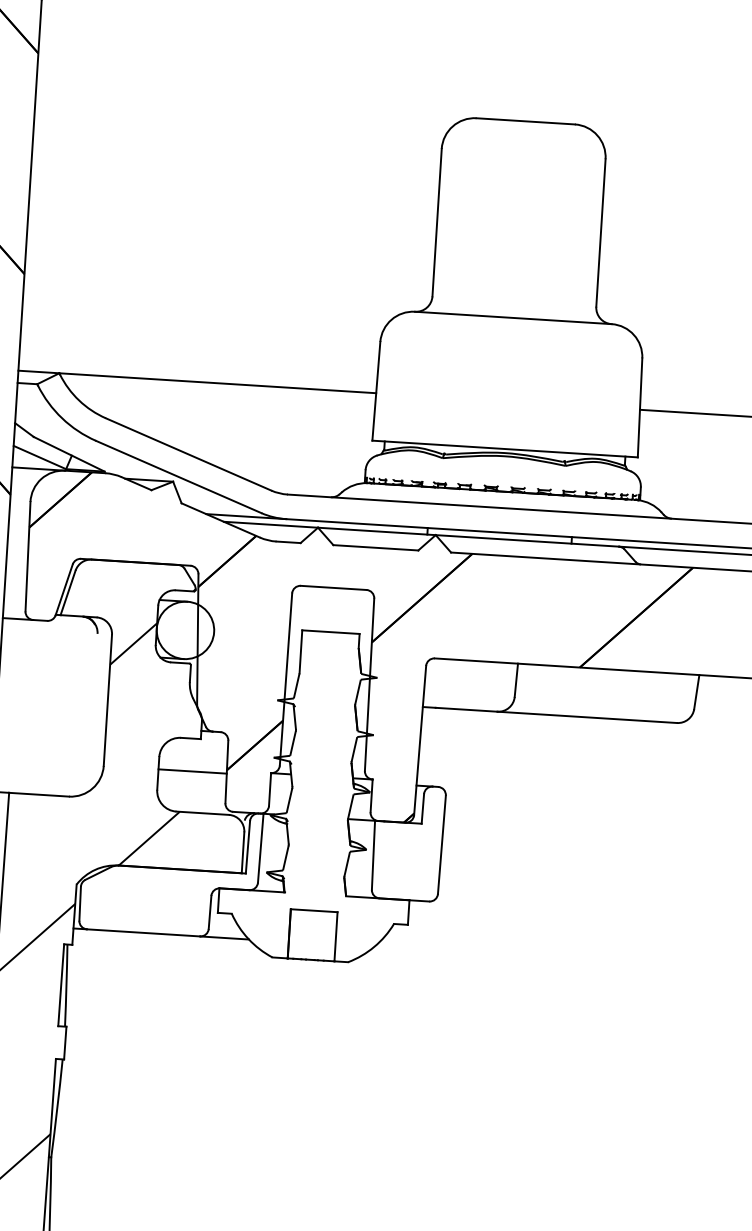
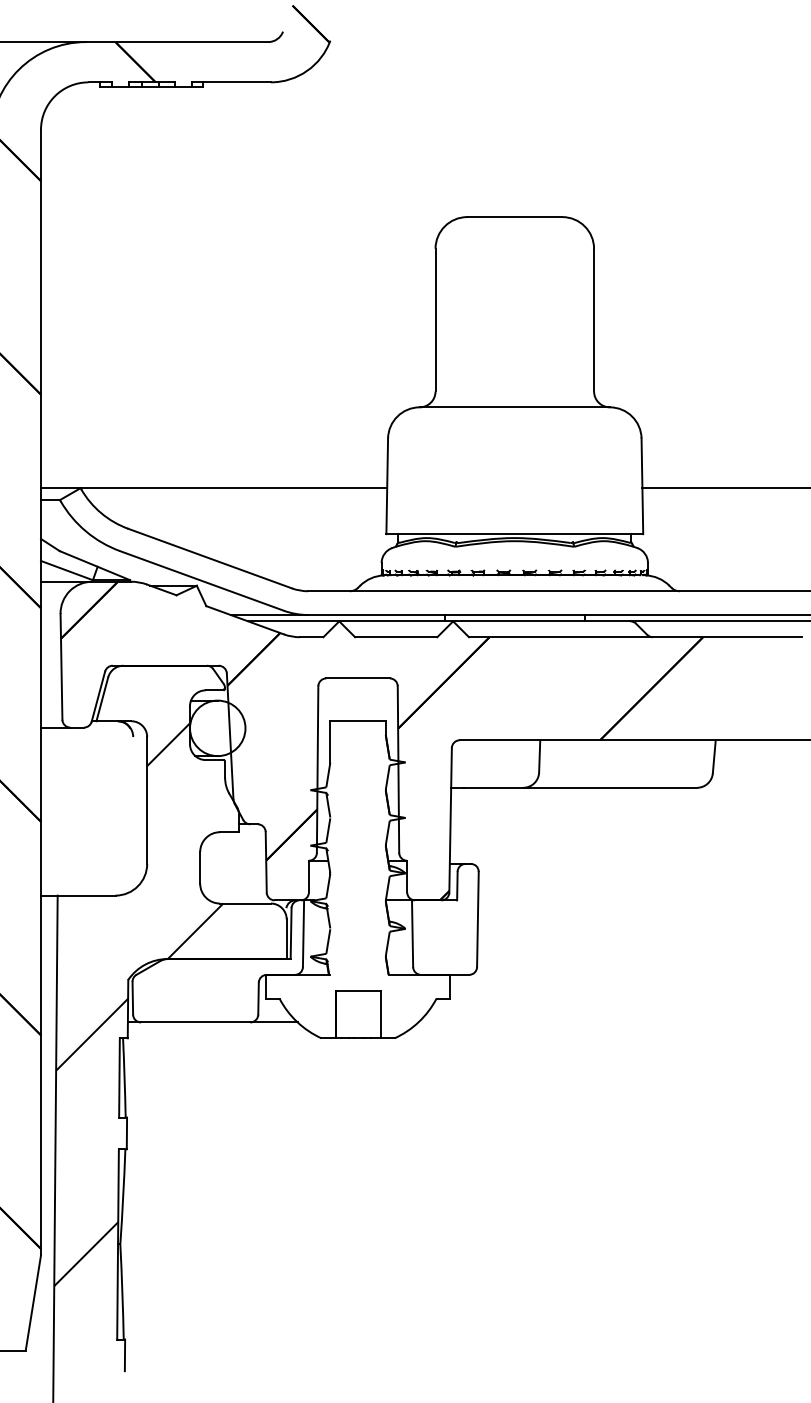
line: (192, 771) -> (233, 863), removed

